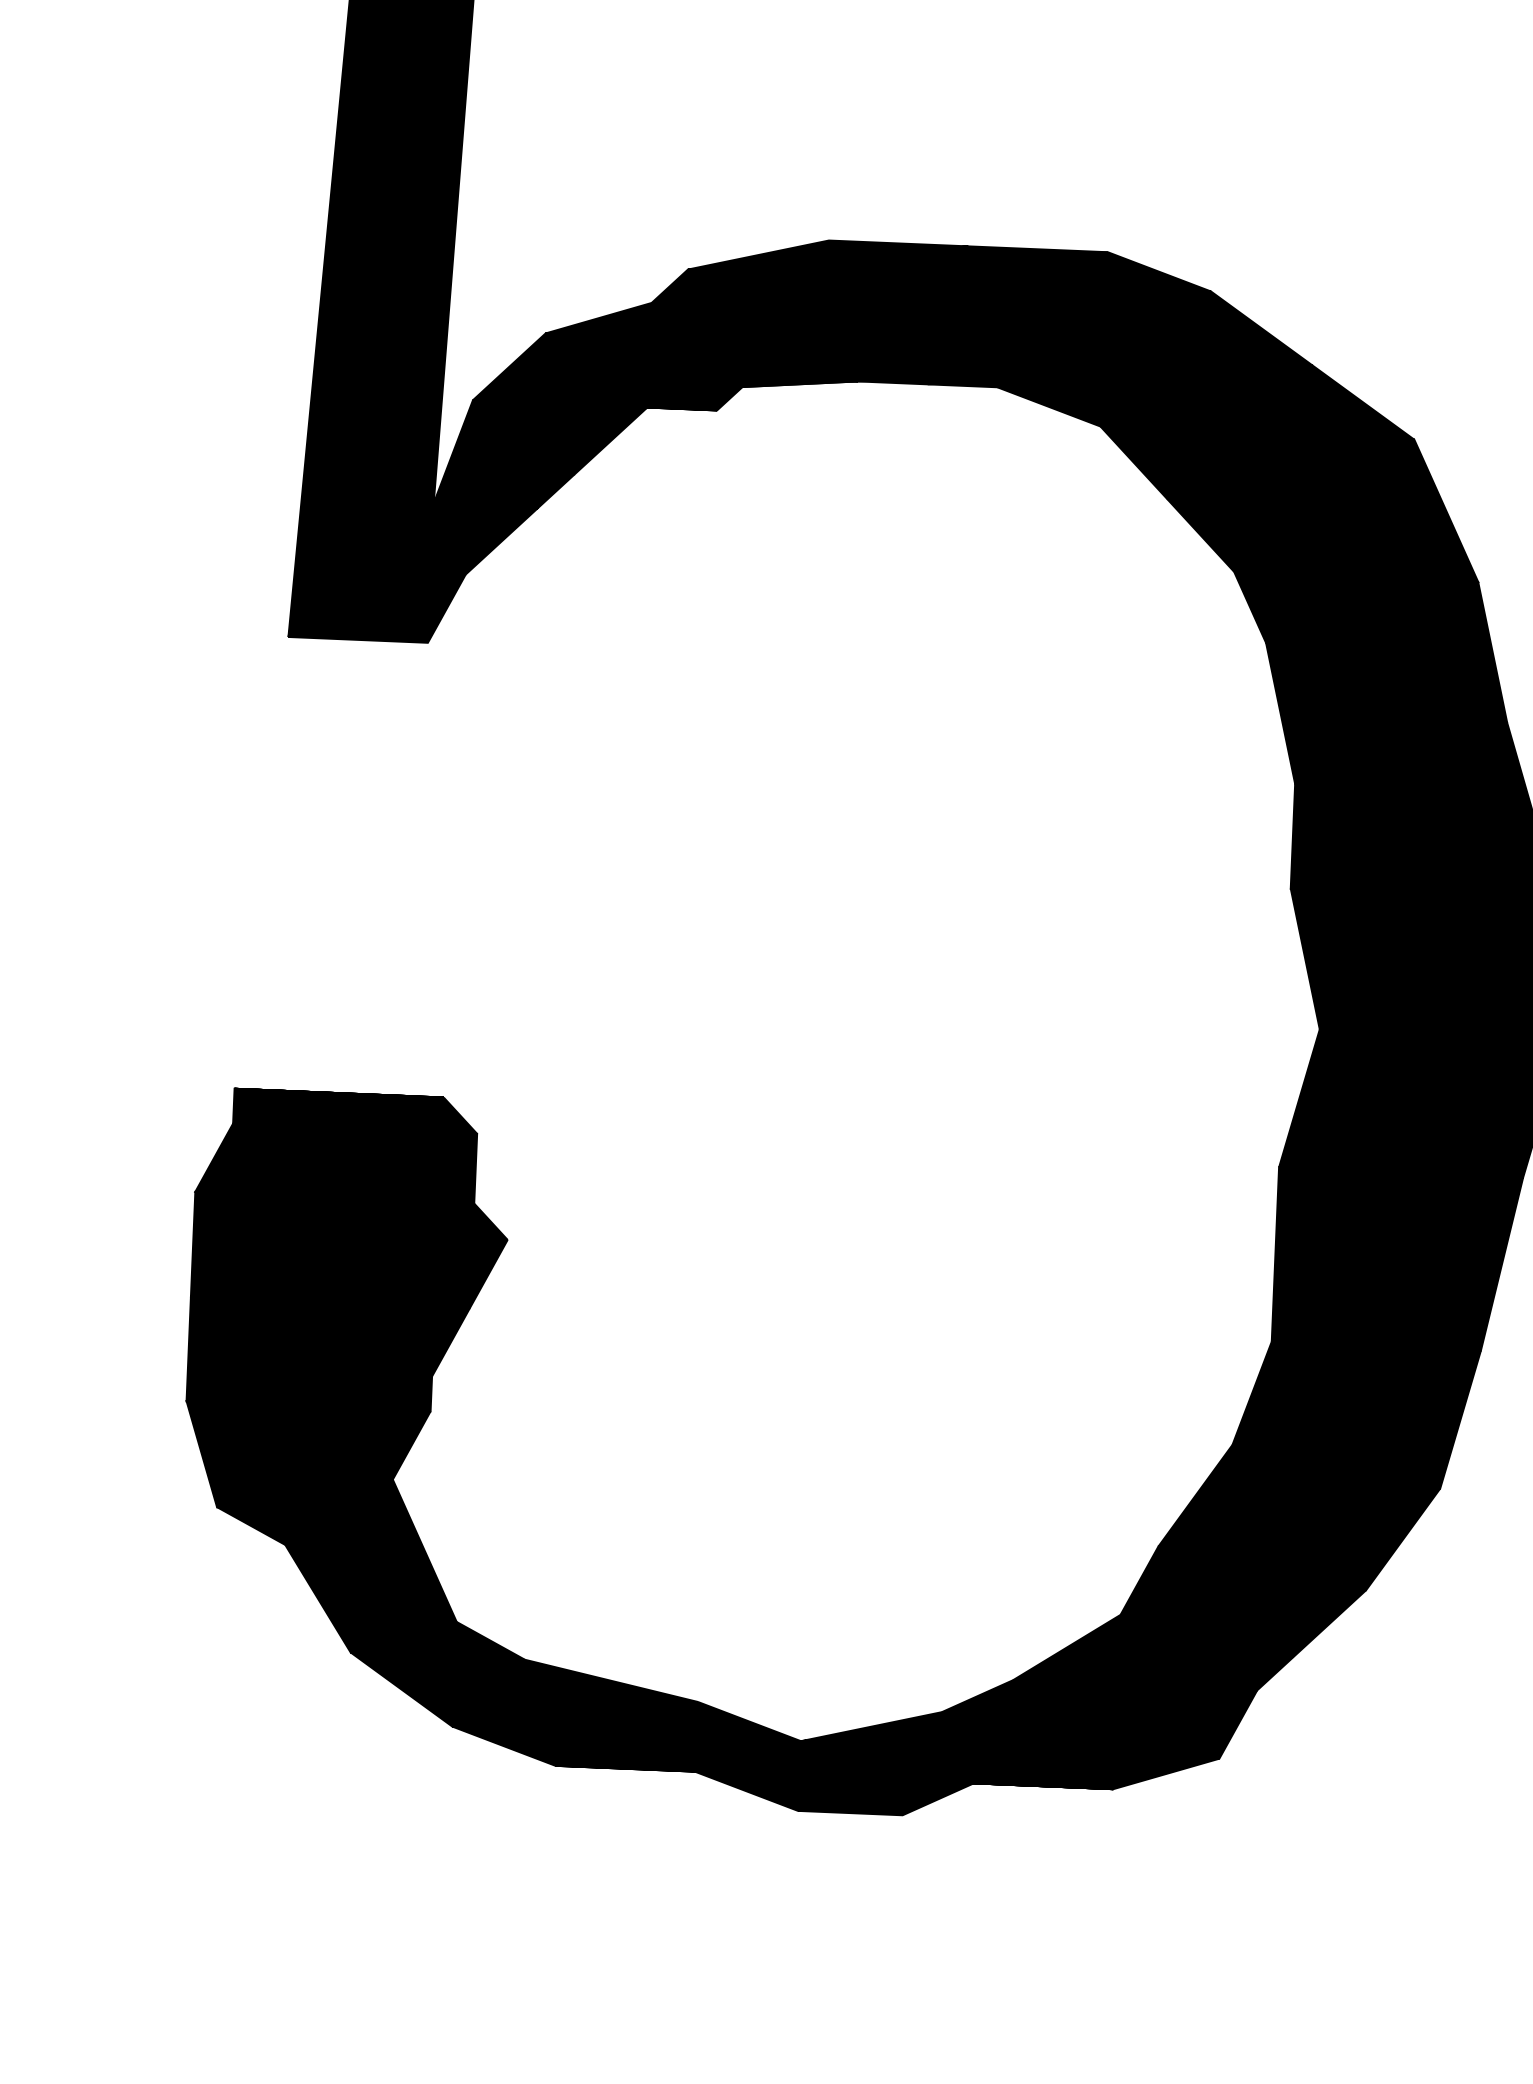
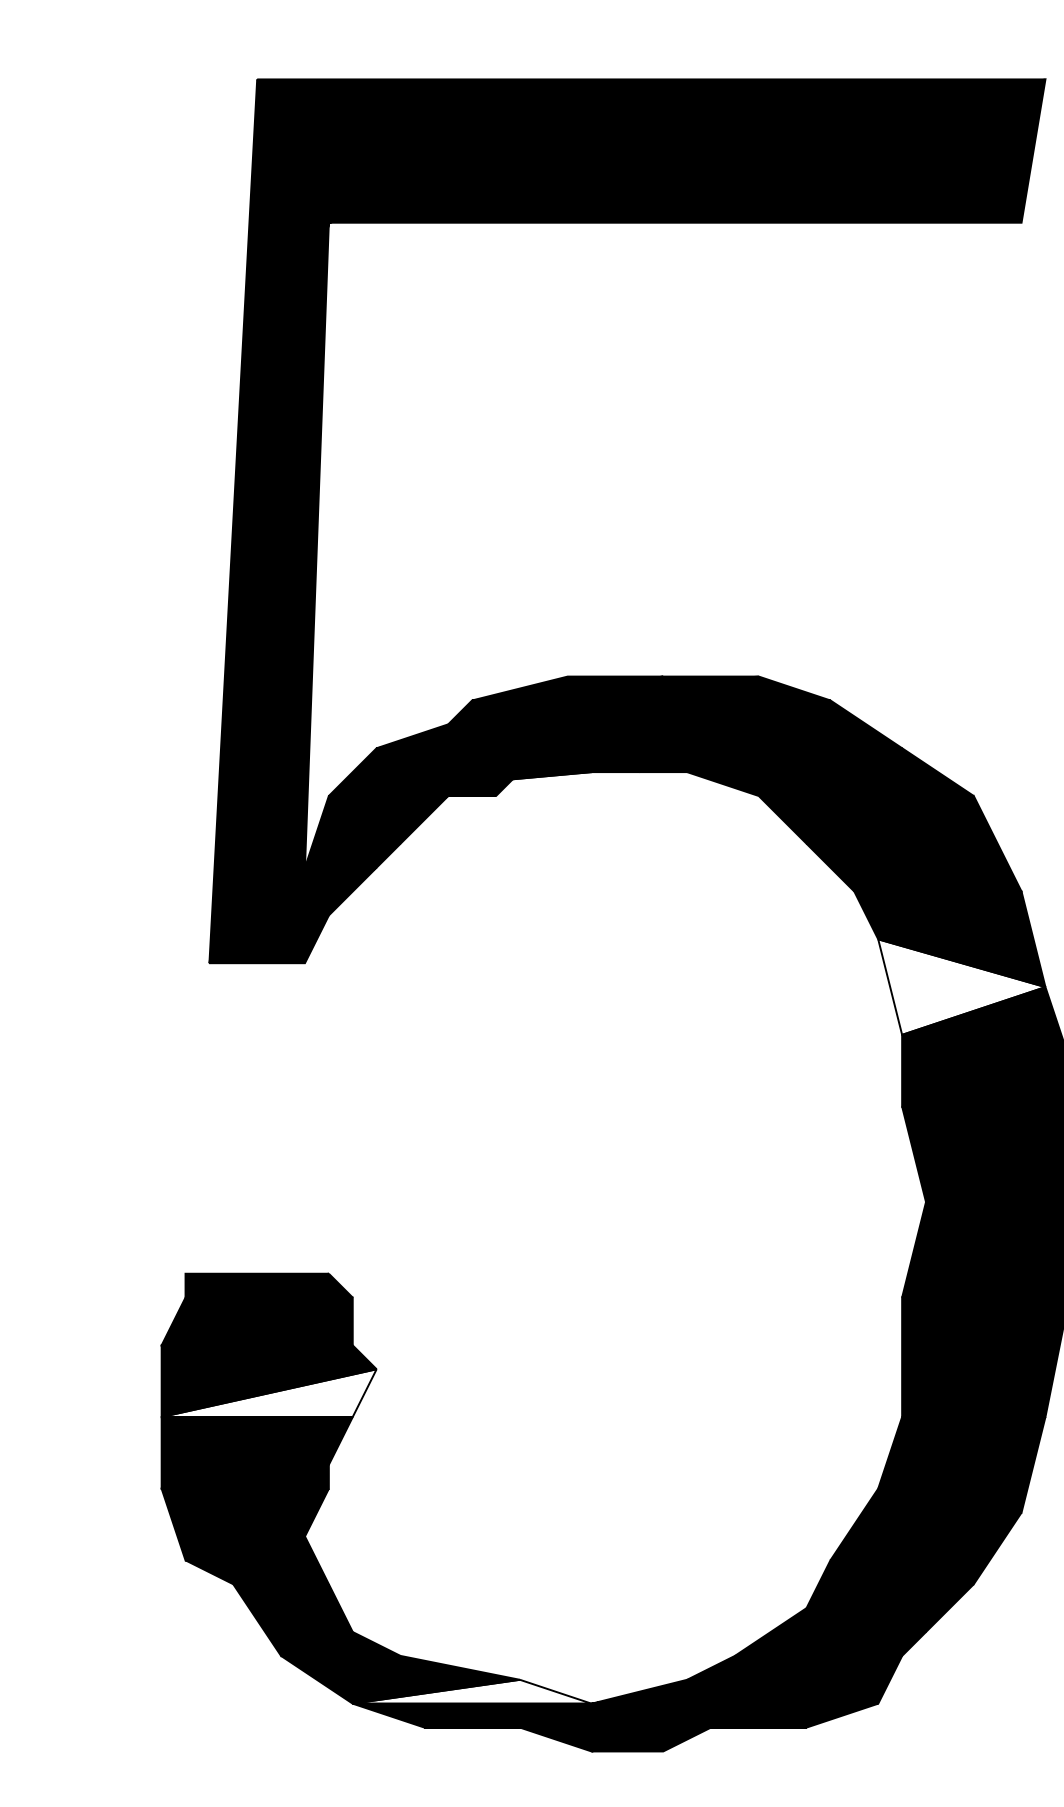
fill: (1384, 716) -> (961, 986), removed
fill: (348, 1268) -> (268, 1393), removed
fill: (626, 1716) -> (471, 1691), removed

